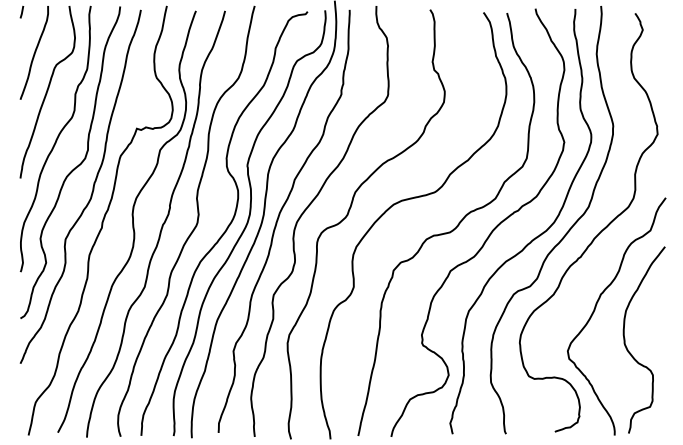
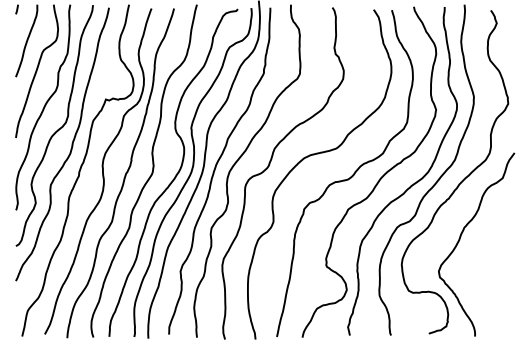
curve: (627, 347) -> (484, 268), removed

